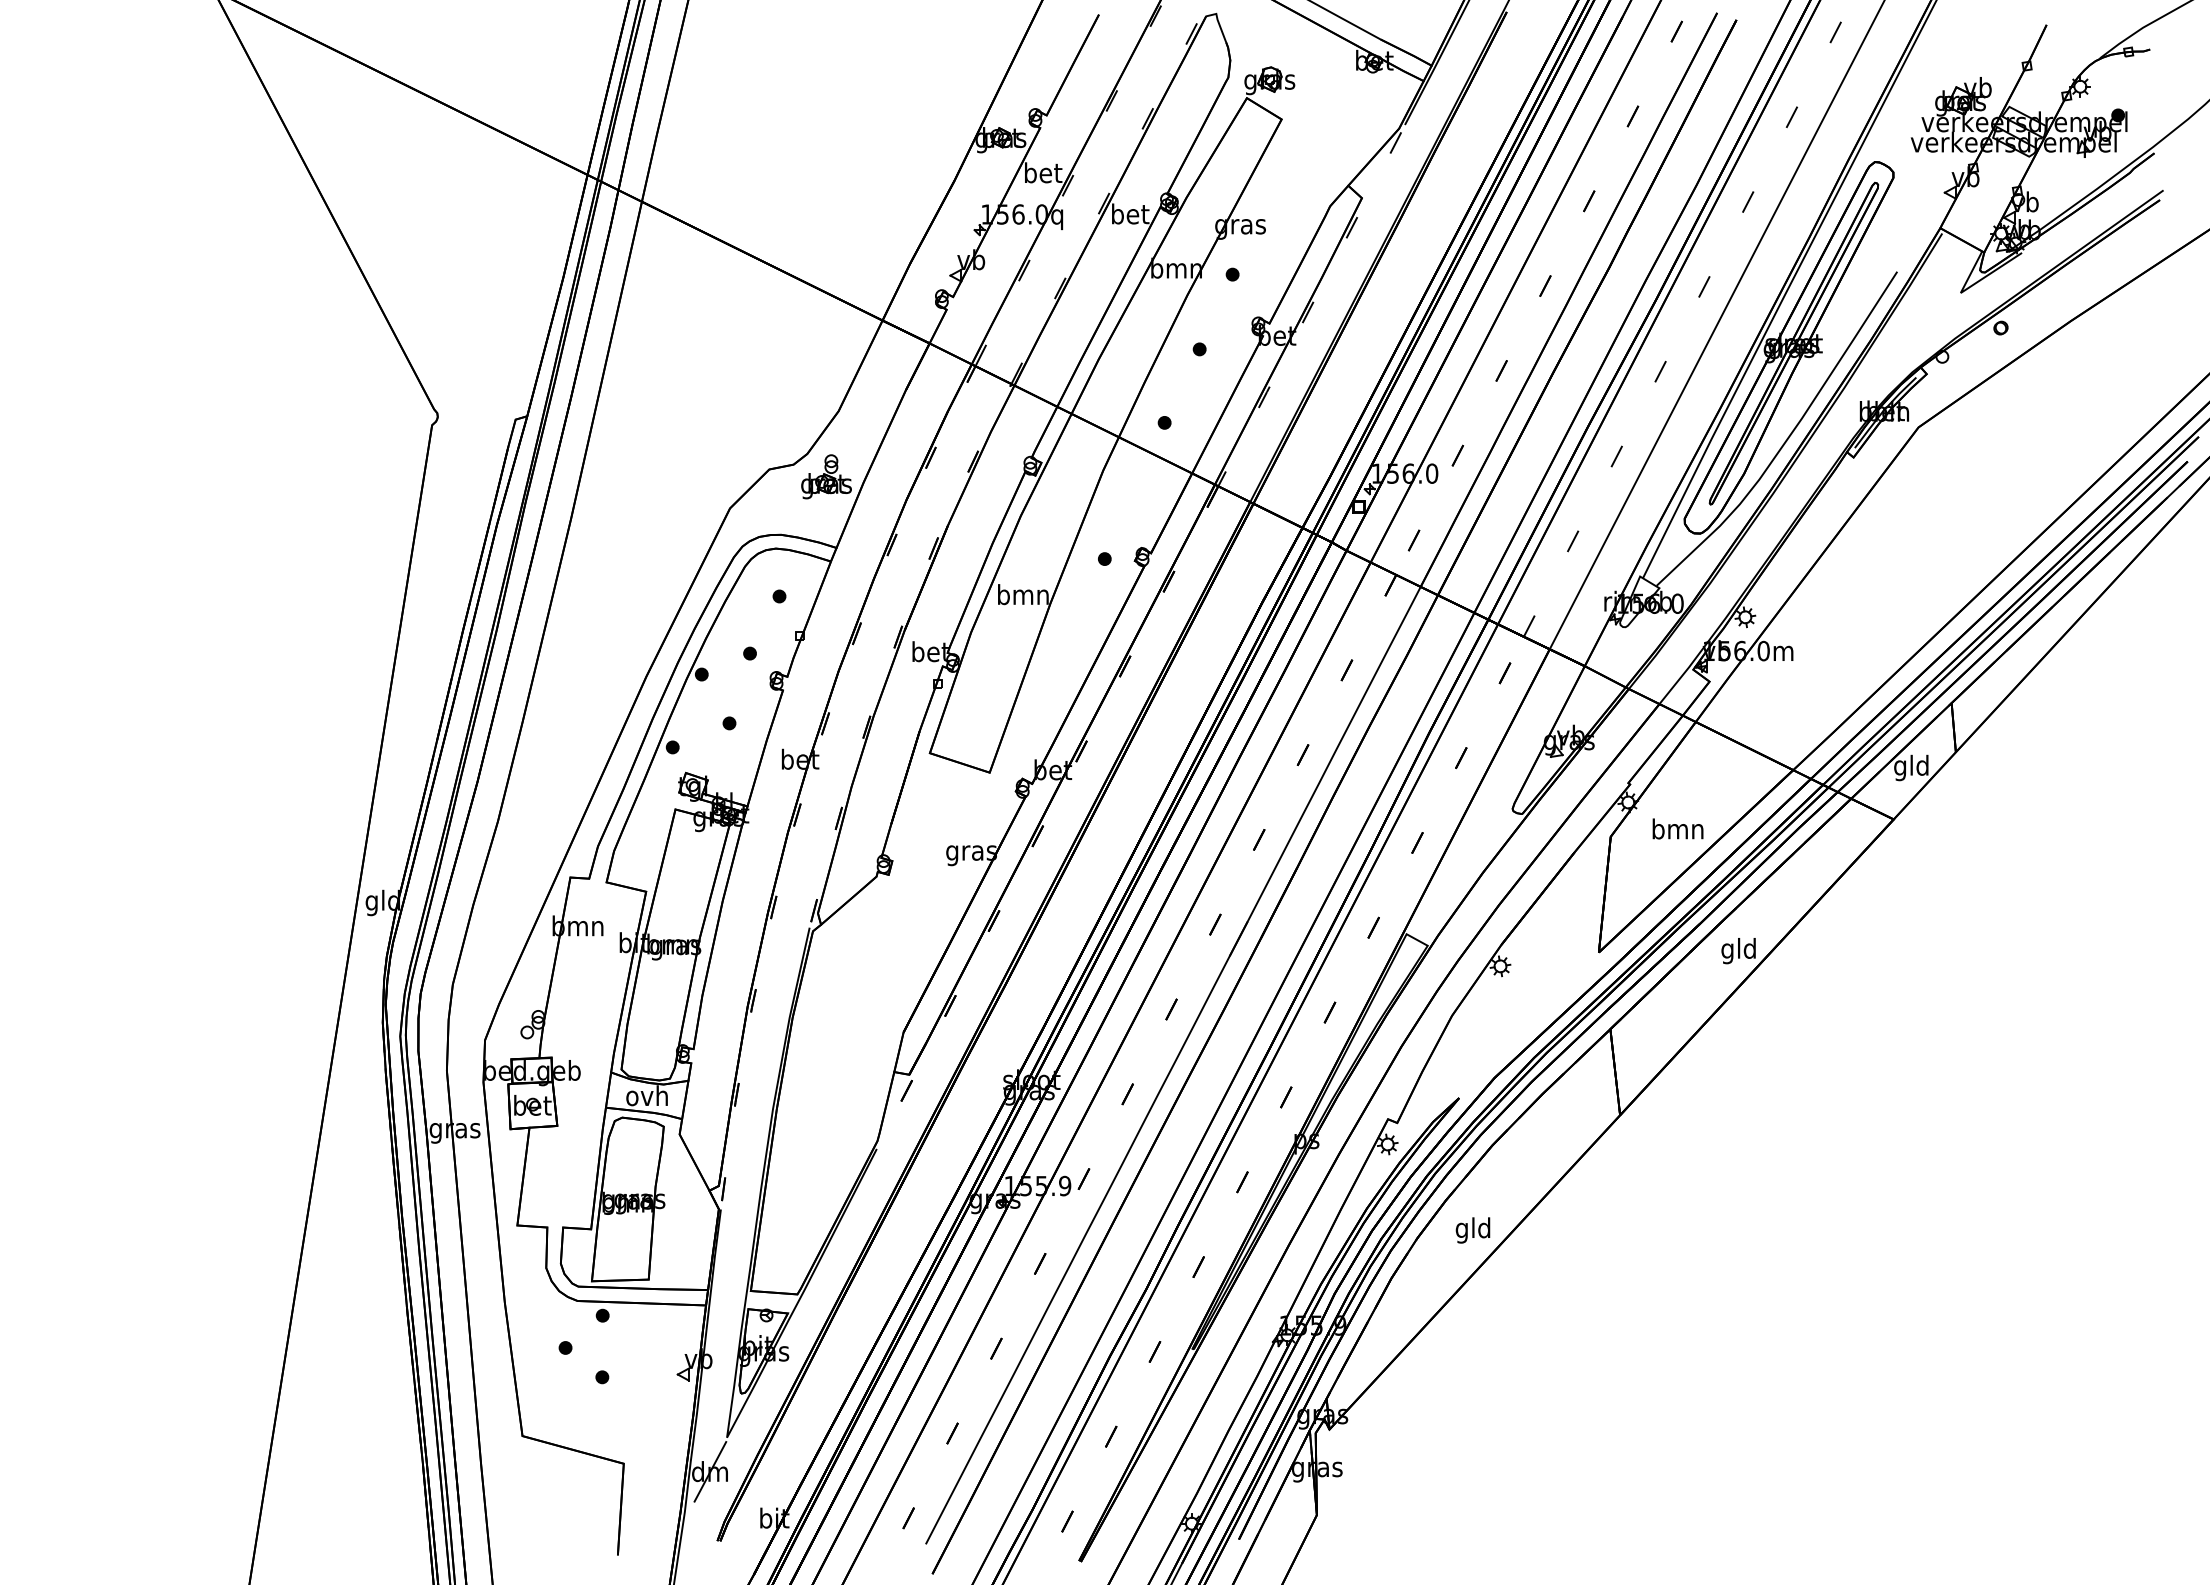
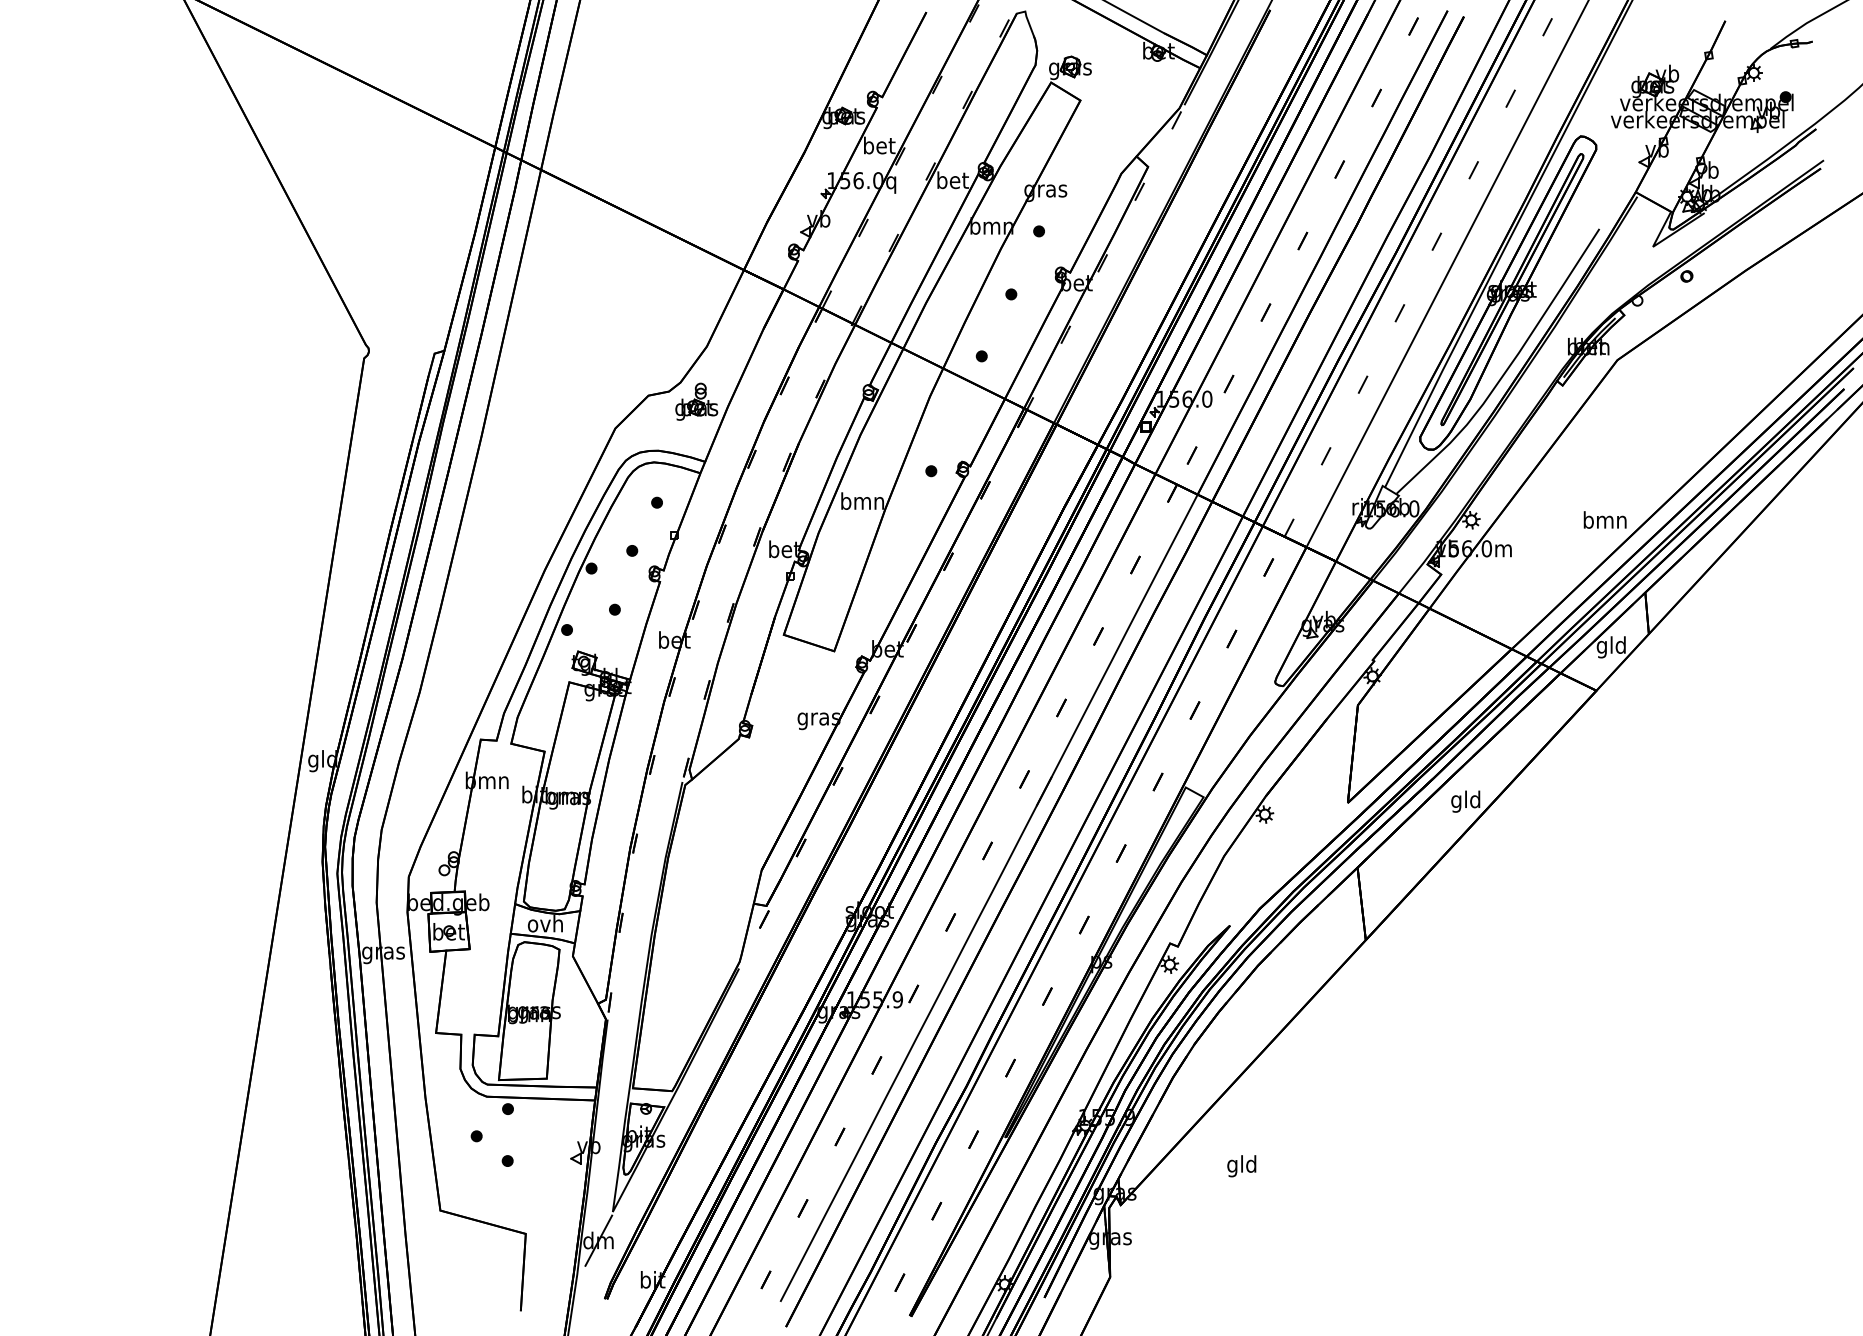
text: (1677, 828) -> (1604, 519), moved
text: (1472, 1230) -> (1241, 1166), moved

